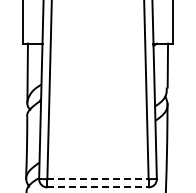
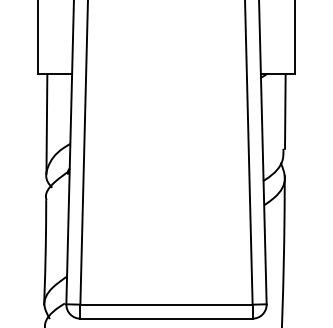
line: (98, 179) -> (167, 305), dashed -> solid
line: (98, 187) -> (167, 318), dashed -> solid

